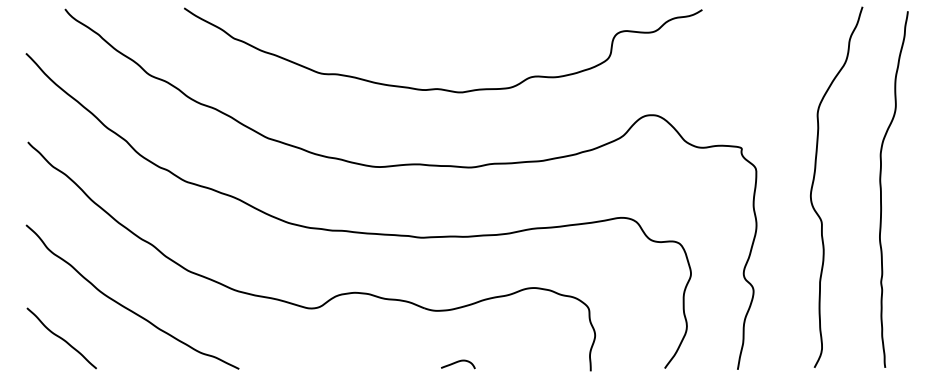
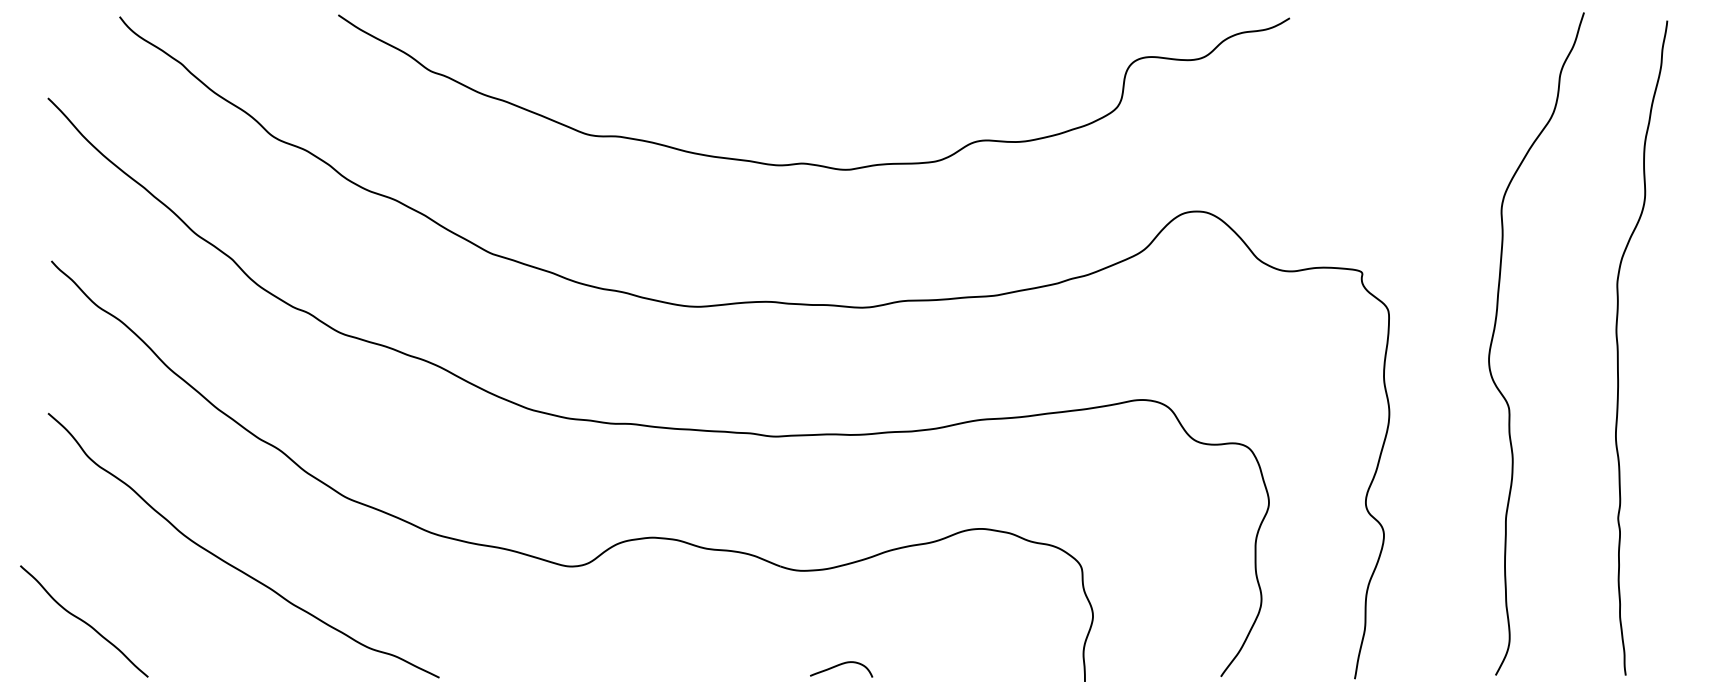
curve: (61, 338) -> (83, 621), moved

